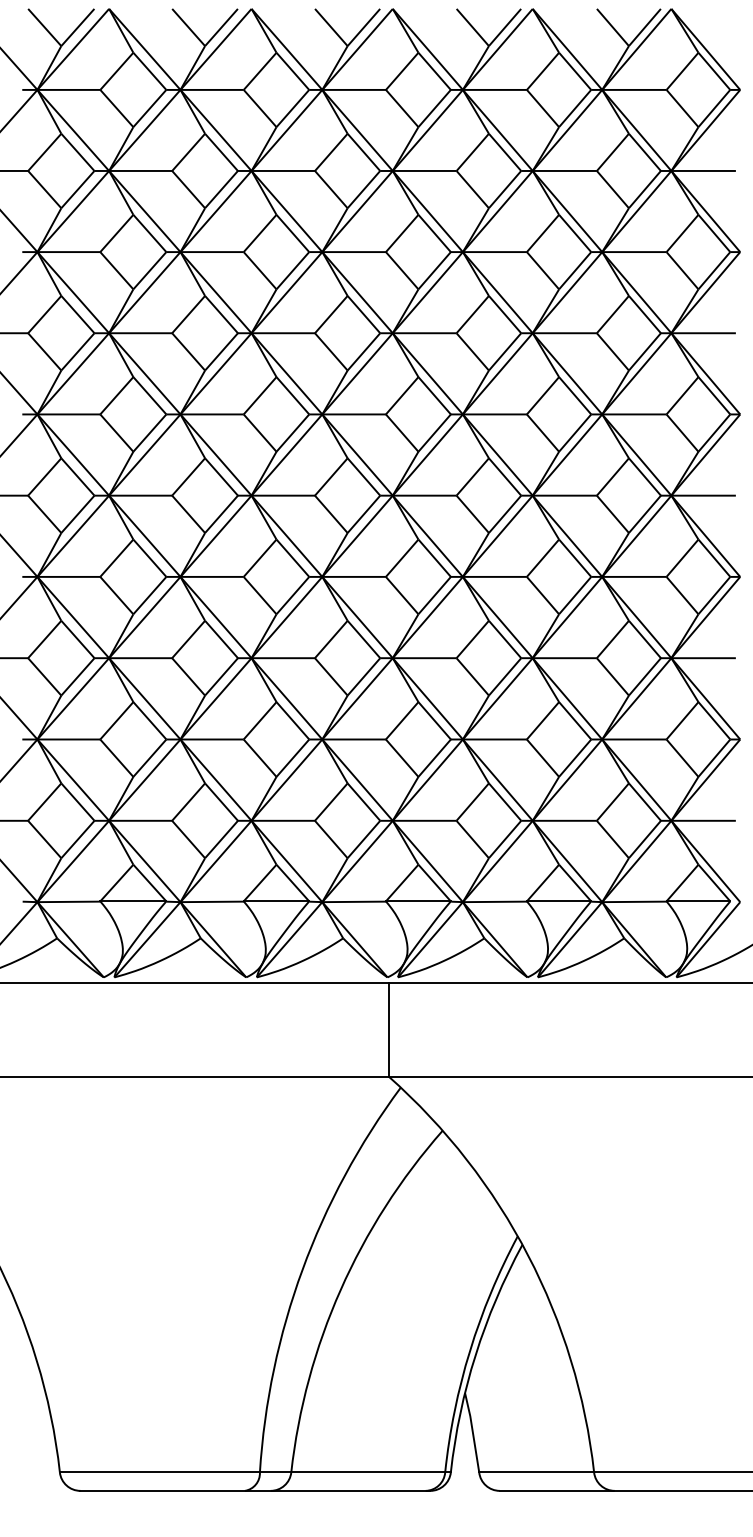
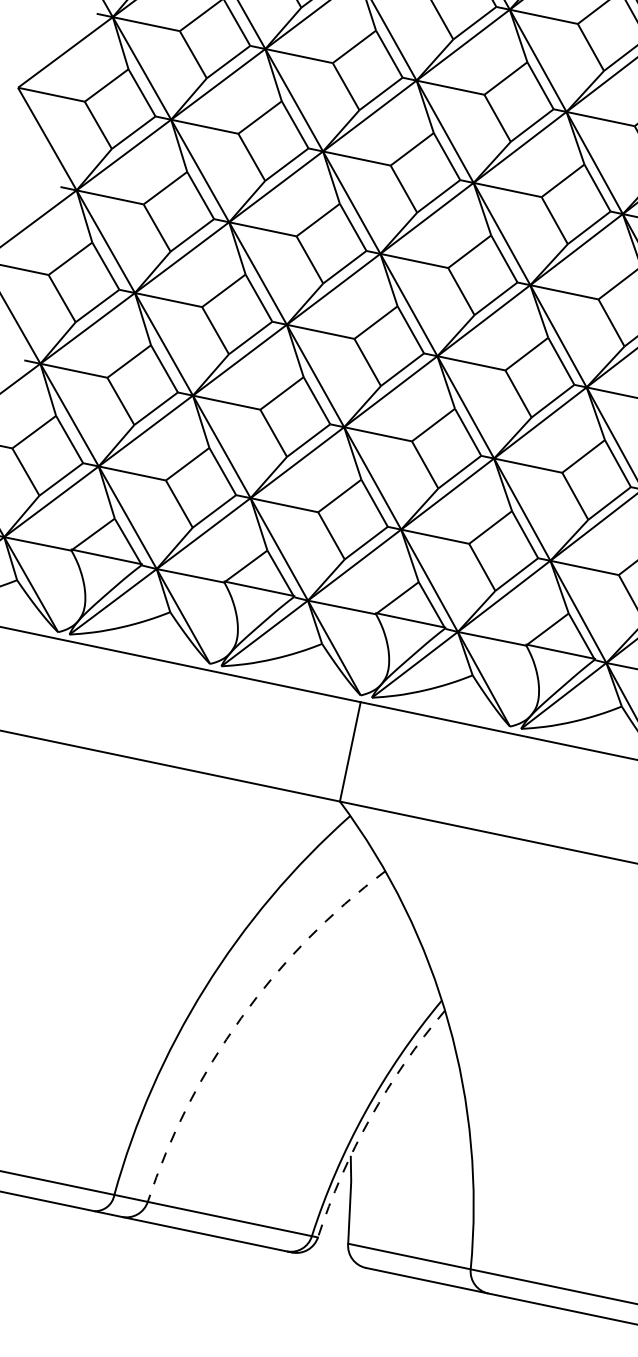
arc: (340, 1289) -> (241, 1017), solid -> dashed
arc: (475, 1355) -> (370, 1118), solid -> dashed

